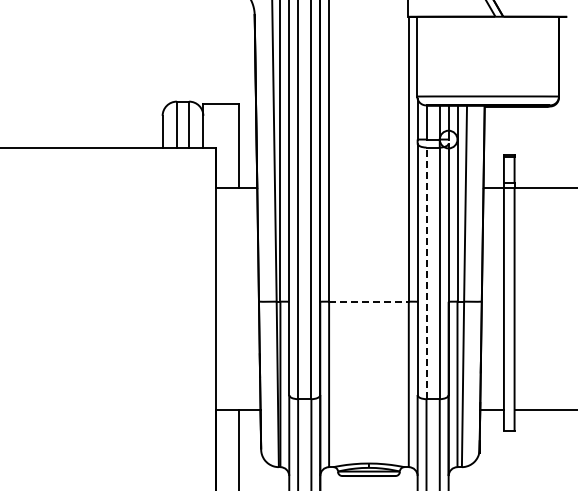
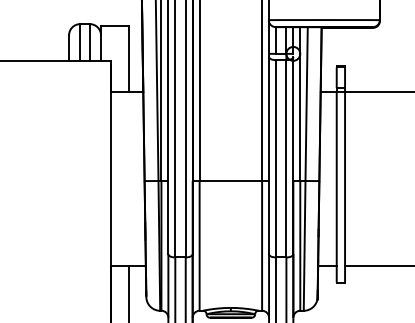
line: (426, 273) -> (275, 158), dashed -> solid
line: (368, 301) -> (230, 180), dashed -> solid

